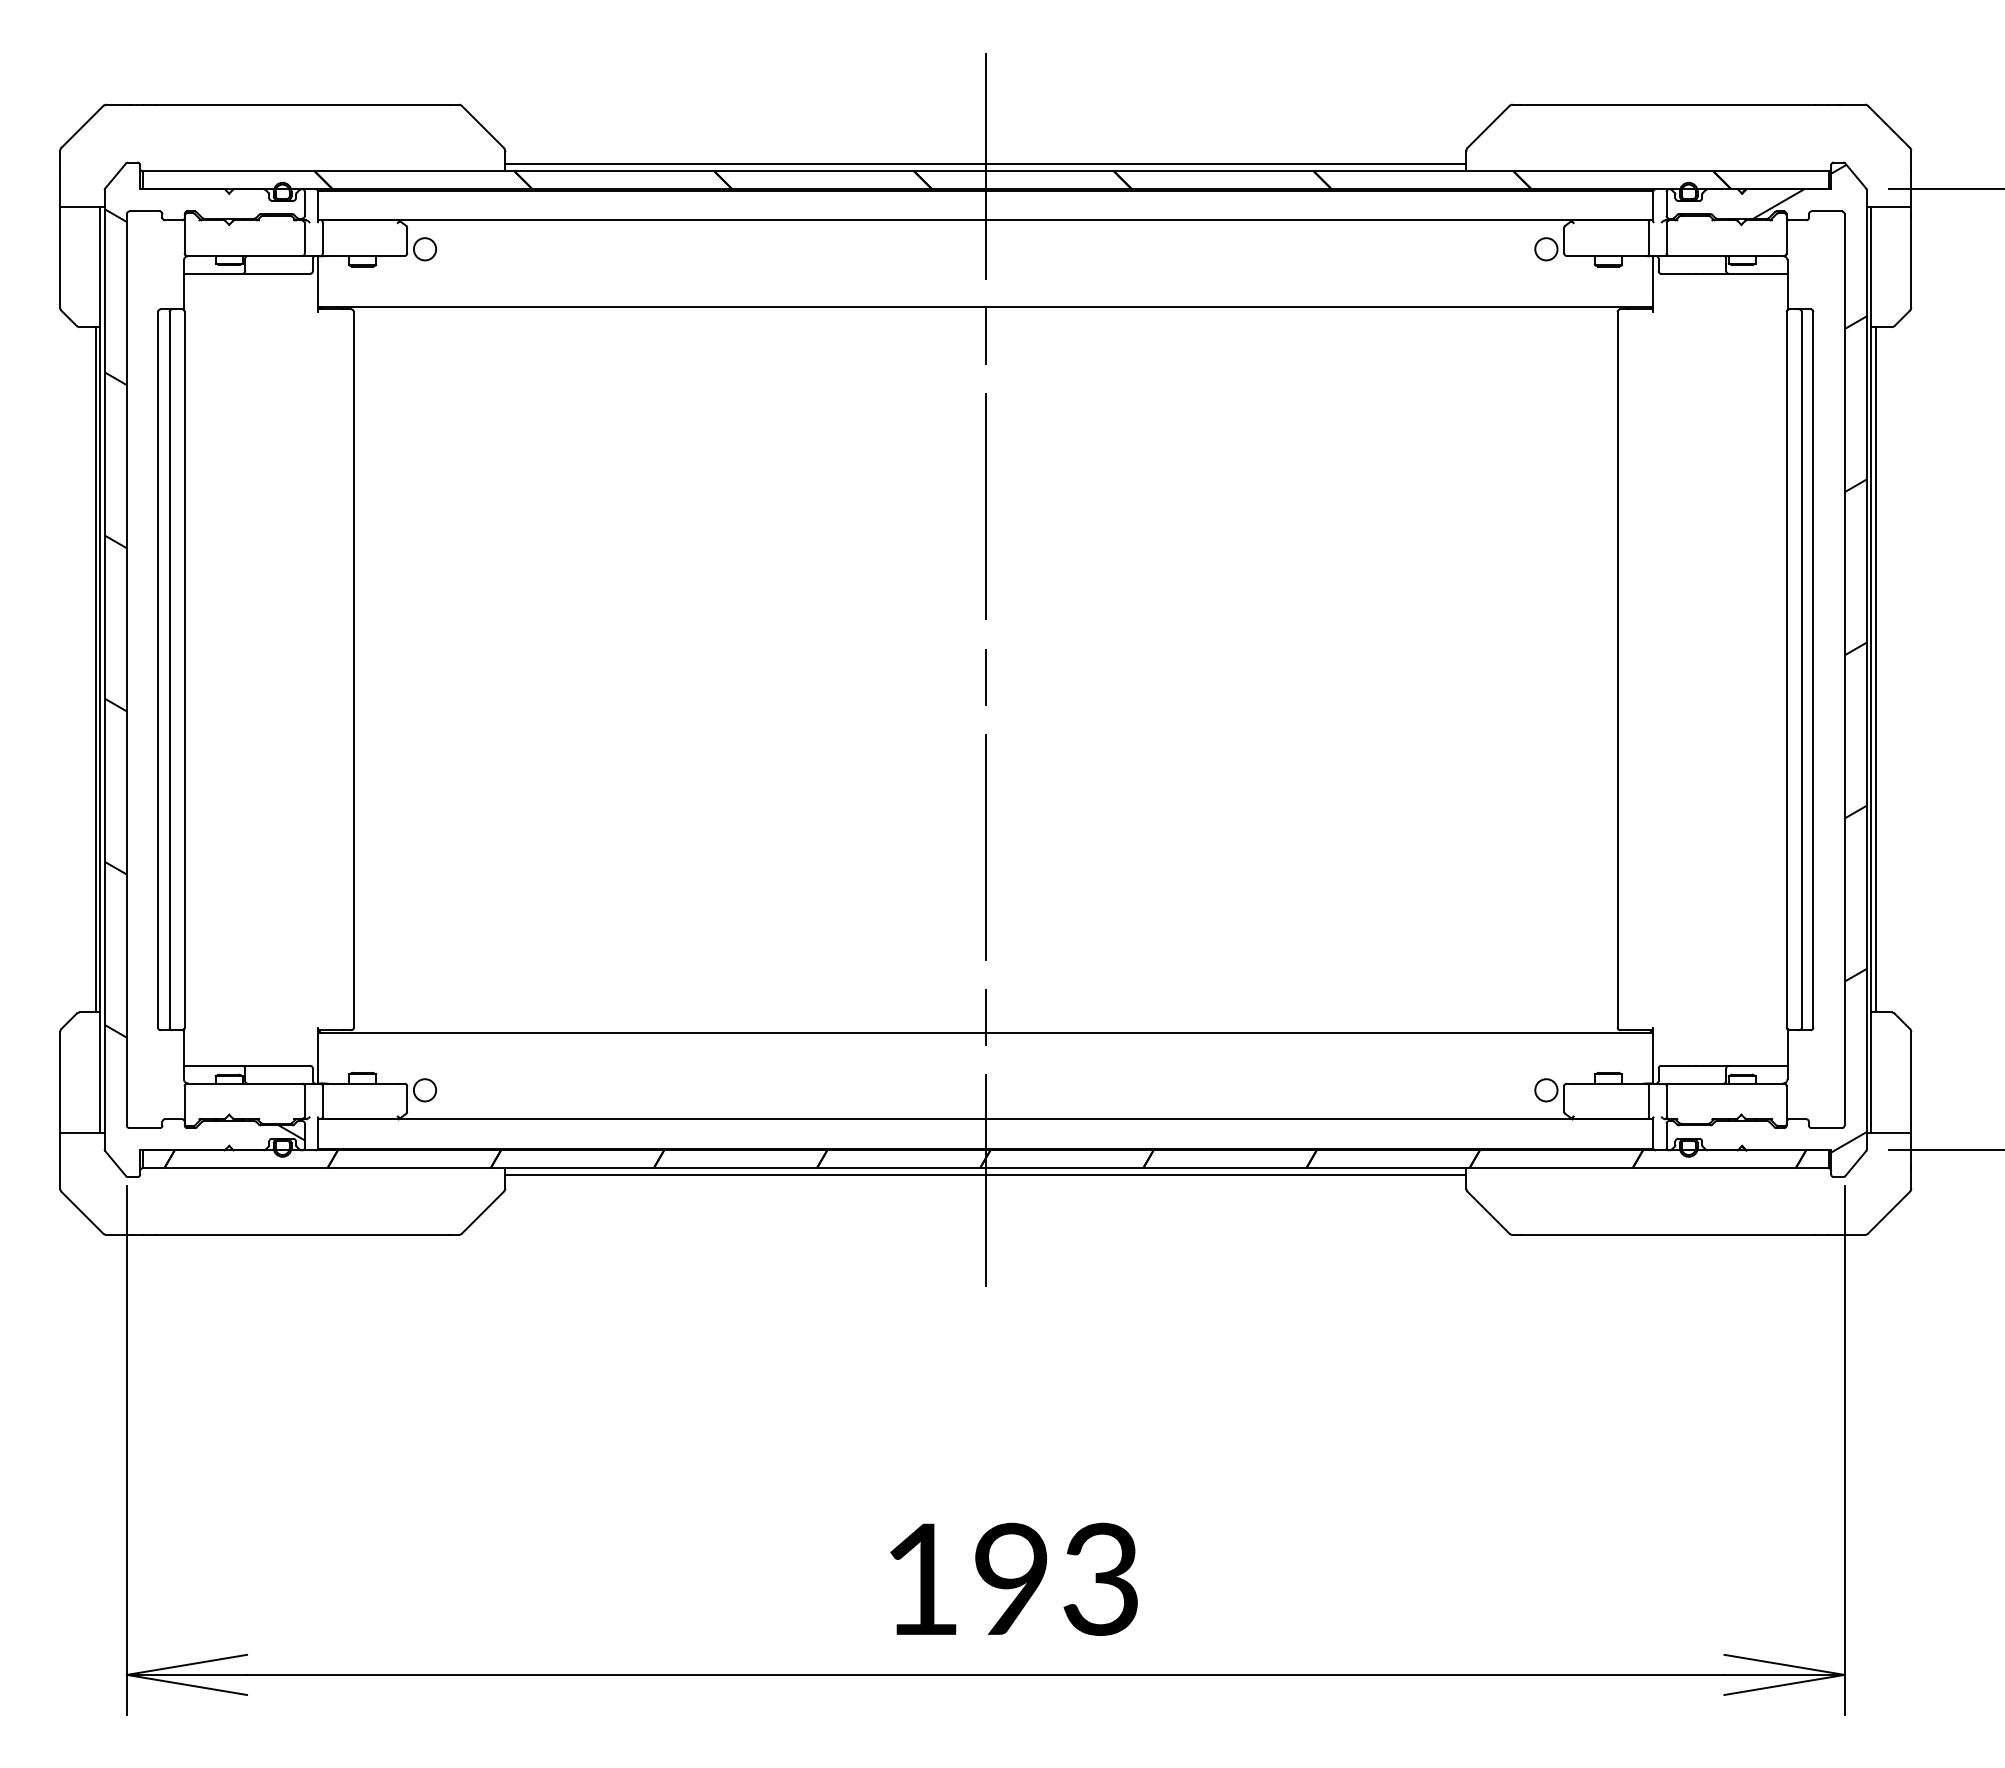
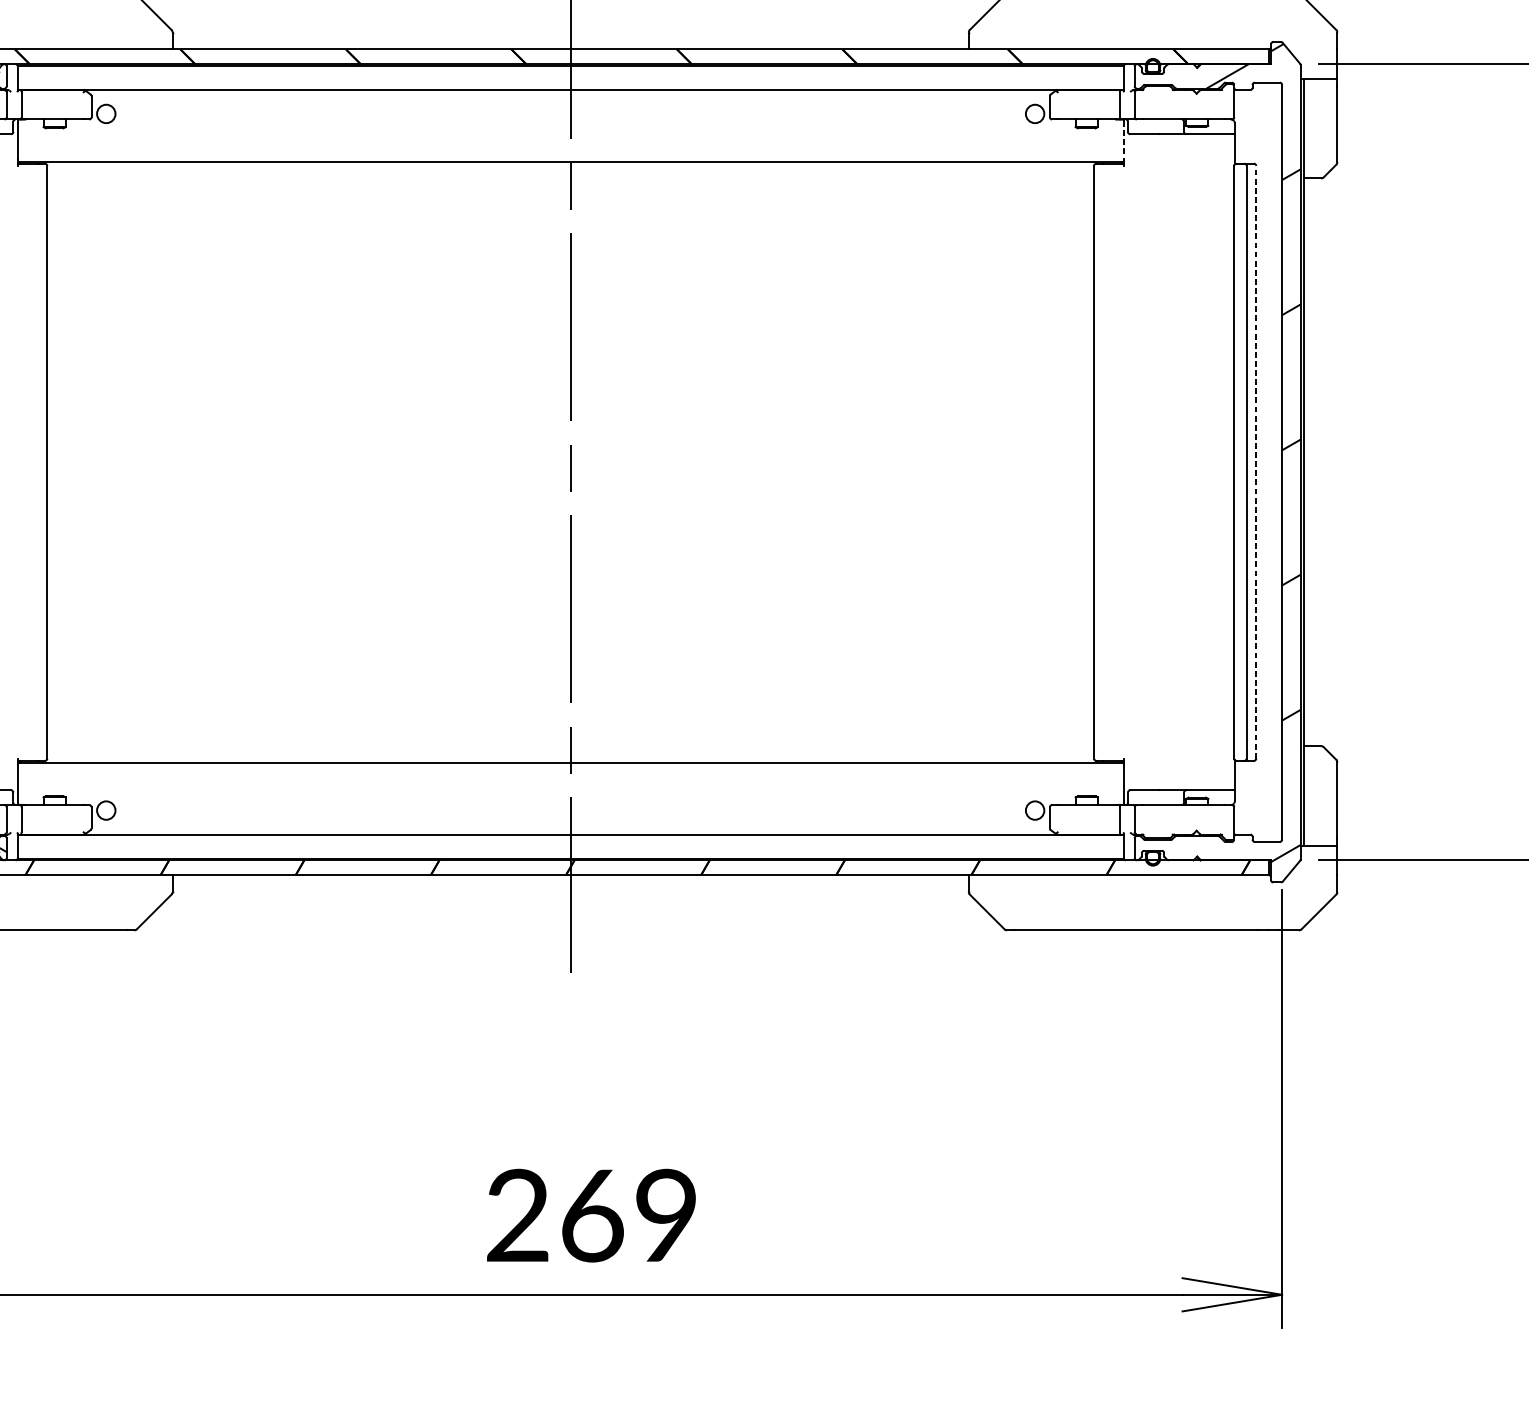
line: (985, 164) -> (570, 43), removed
line: (1653, 281) -> (1123, 140), solid -> dashed
line: (1813, 669) -> (1256, 462), solid -> dashed
line: (1875, 669) -> (1307, 462), removed
line: (985, 1175) -> (570, 881), removed
text: (1010, 1578) -> (591, 1214), 193 -> 269

